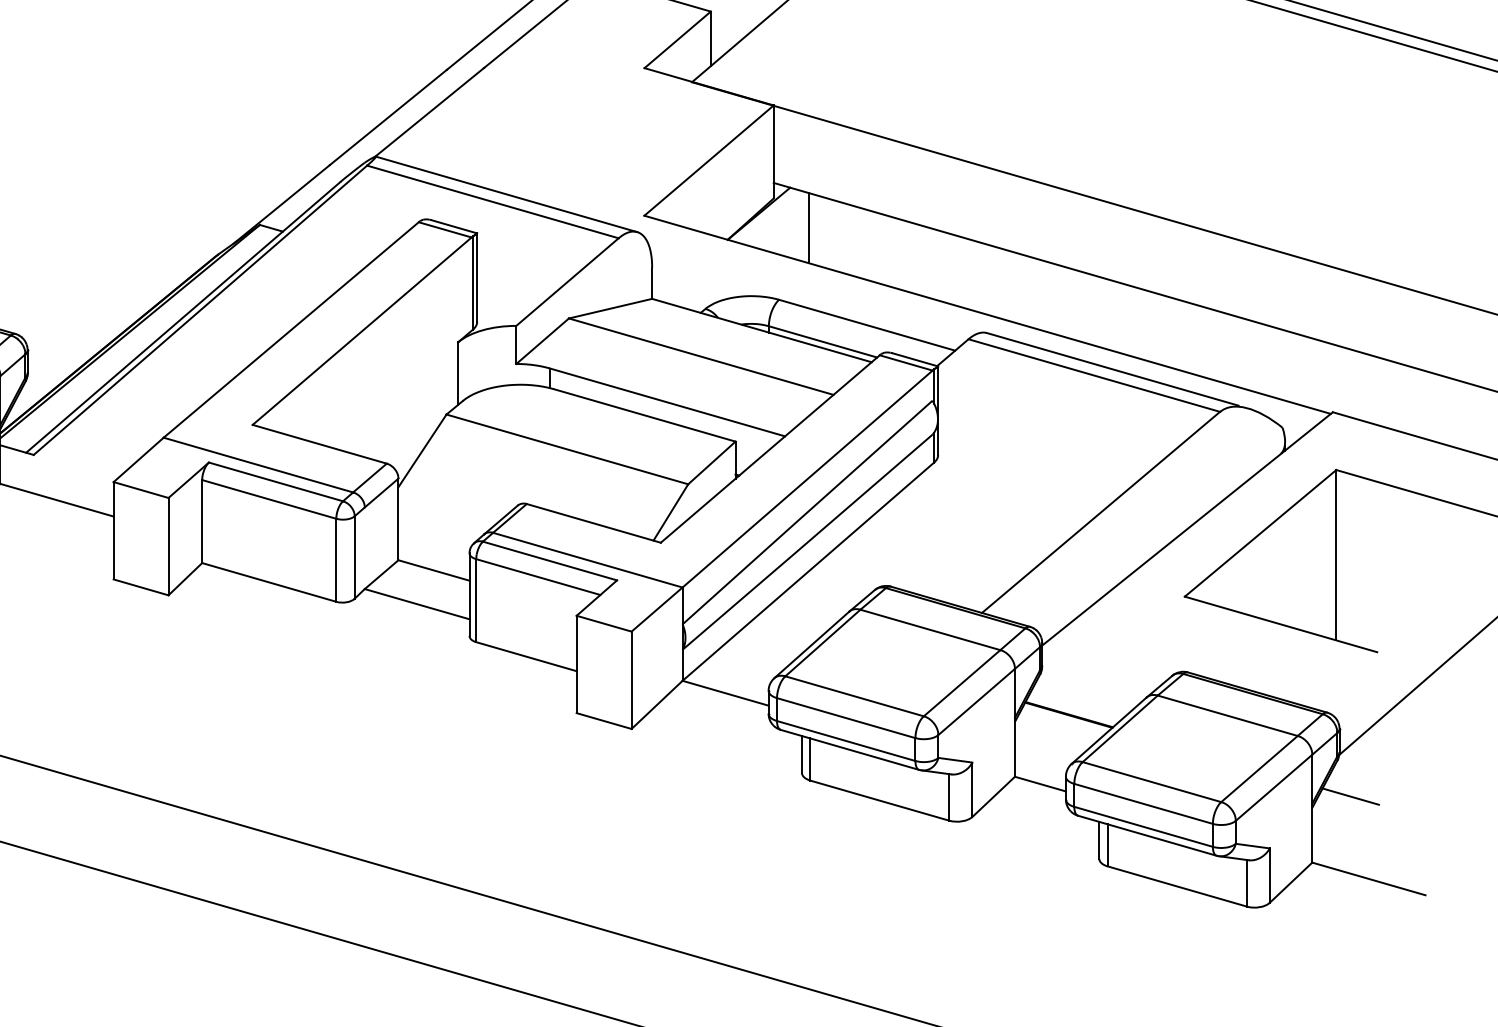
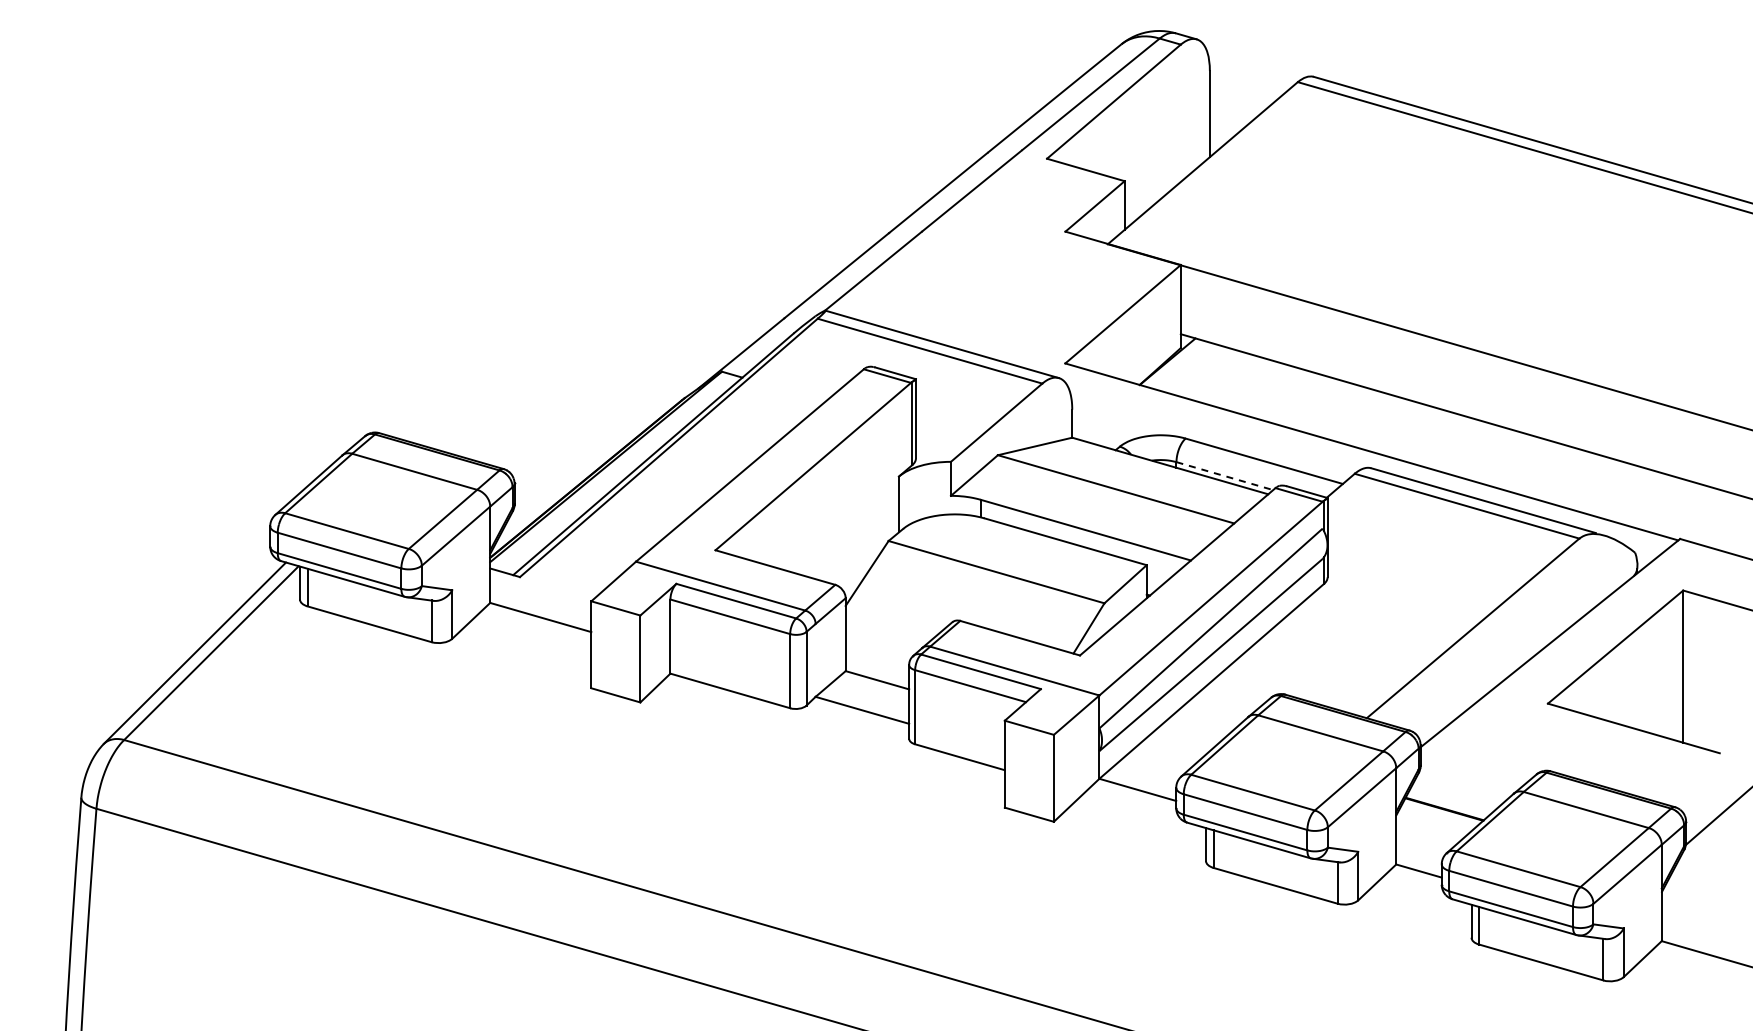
line: (809, 228) -> (1212, 374), removed
line: (823, 342) -> (1225, 476), solid -> dashed
line: (1350, 795) -> (1695, 881), removed

